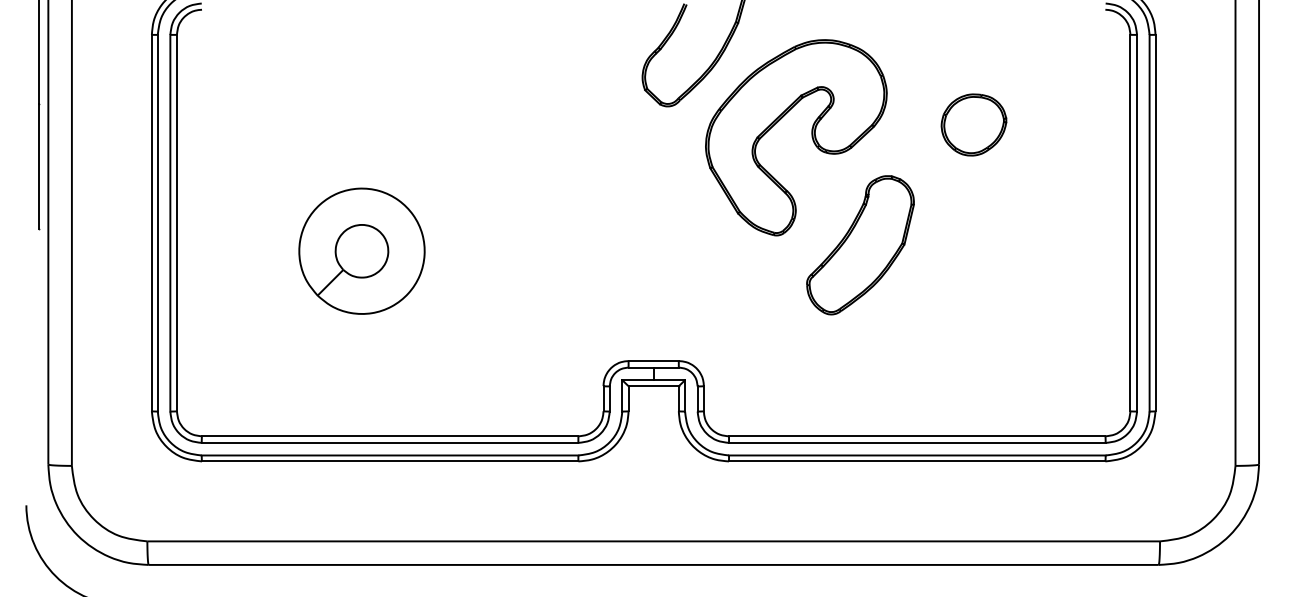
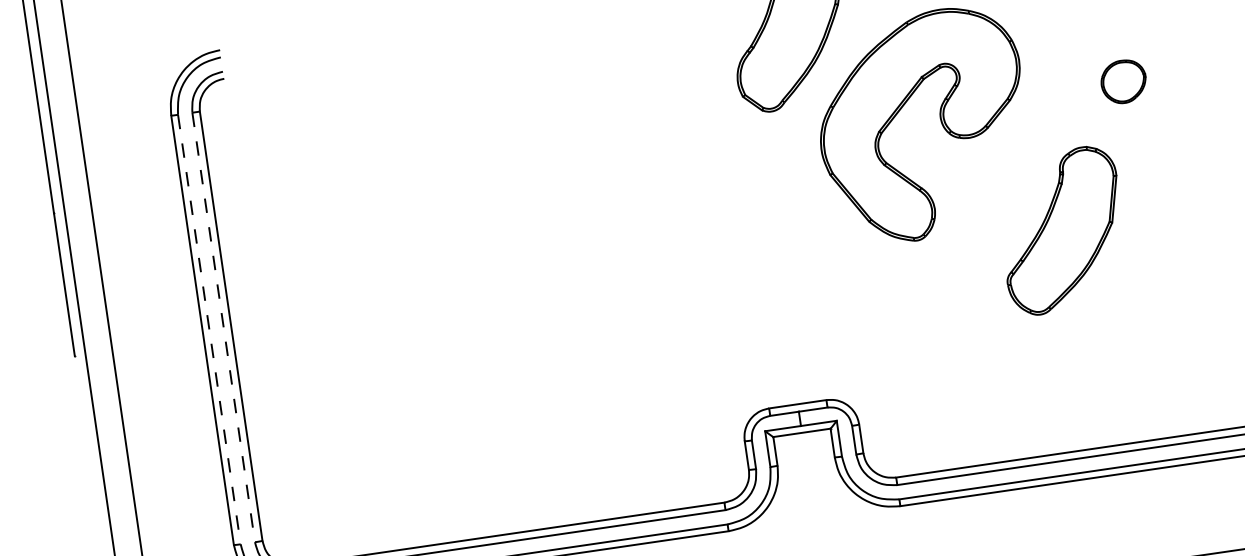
part: (973, 124) -> (1123, 81), size x0.6
line: (157, 223) -> (209, 329), solid -> dashed
line: (170, 223) -> (223, 327), solid -> dashed
part: (860, 245) -> (1062, 231), moved
part: (361, 250) -> (446, 326), removed

